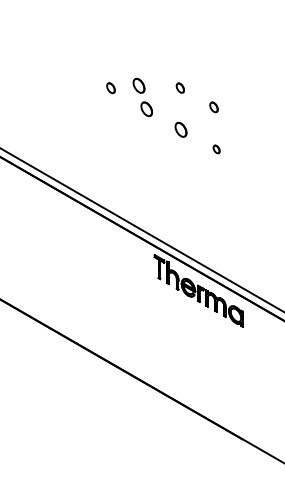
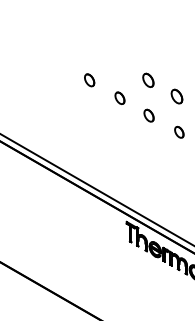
part: (138, 85) -> (112, 78), removed
part: (180, 87) -> (148, 79), size x1.67
part: (110, 88) -> (89, 80), size x1.43
part: (213, 107) -> (176, 96), size x1.67
part: (216, 149) -> (179, 132), size x1.67

